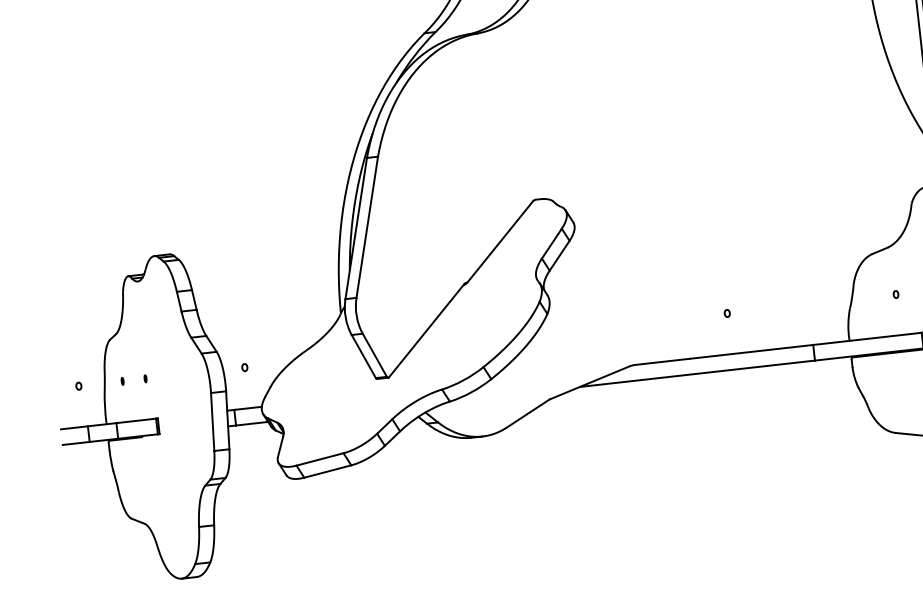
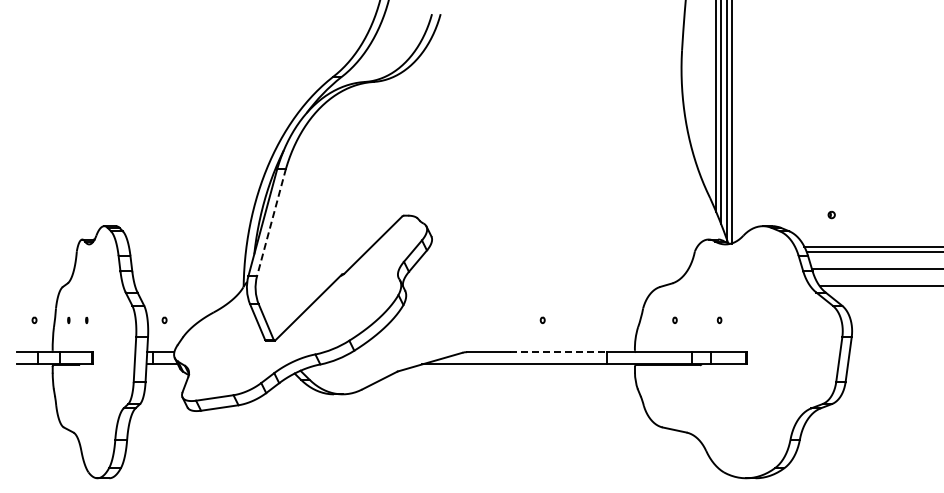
line: (367, 227) -> (271, 222), solid -> dashed
line: (752, 352) -> (558, 352), solid -> dashed

